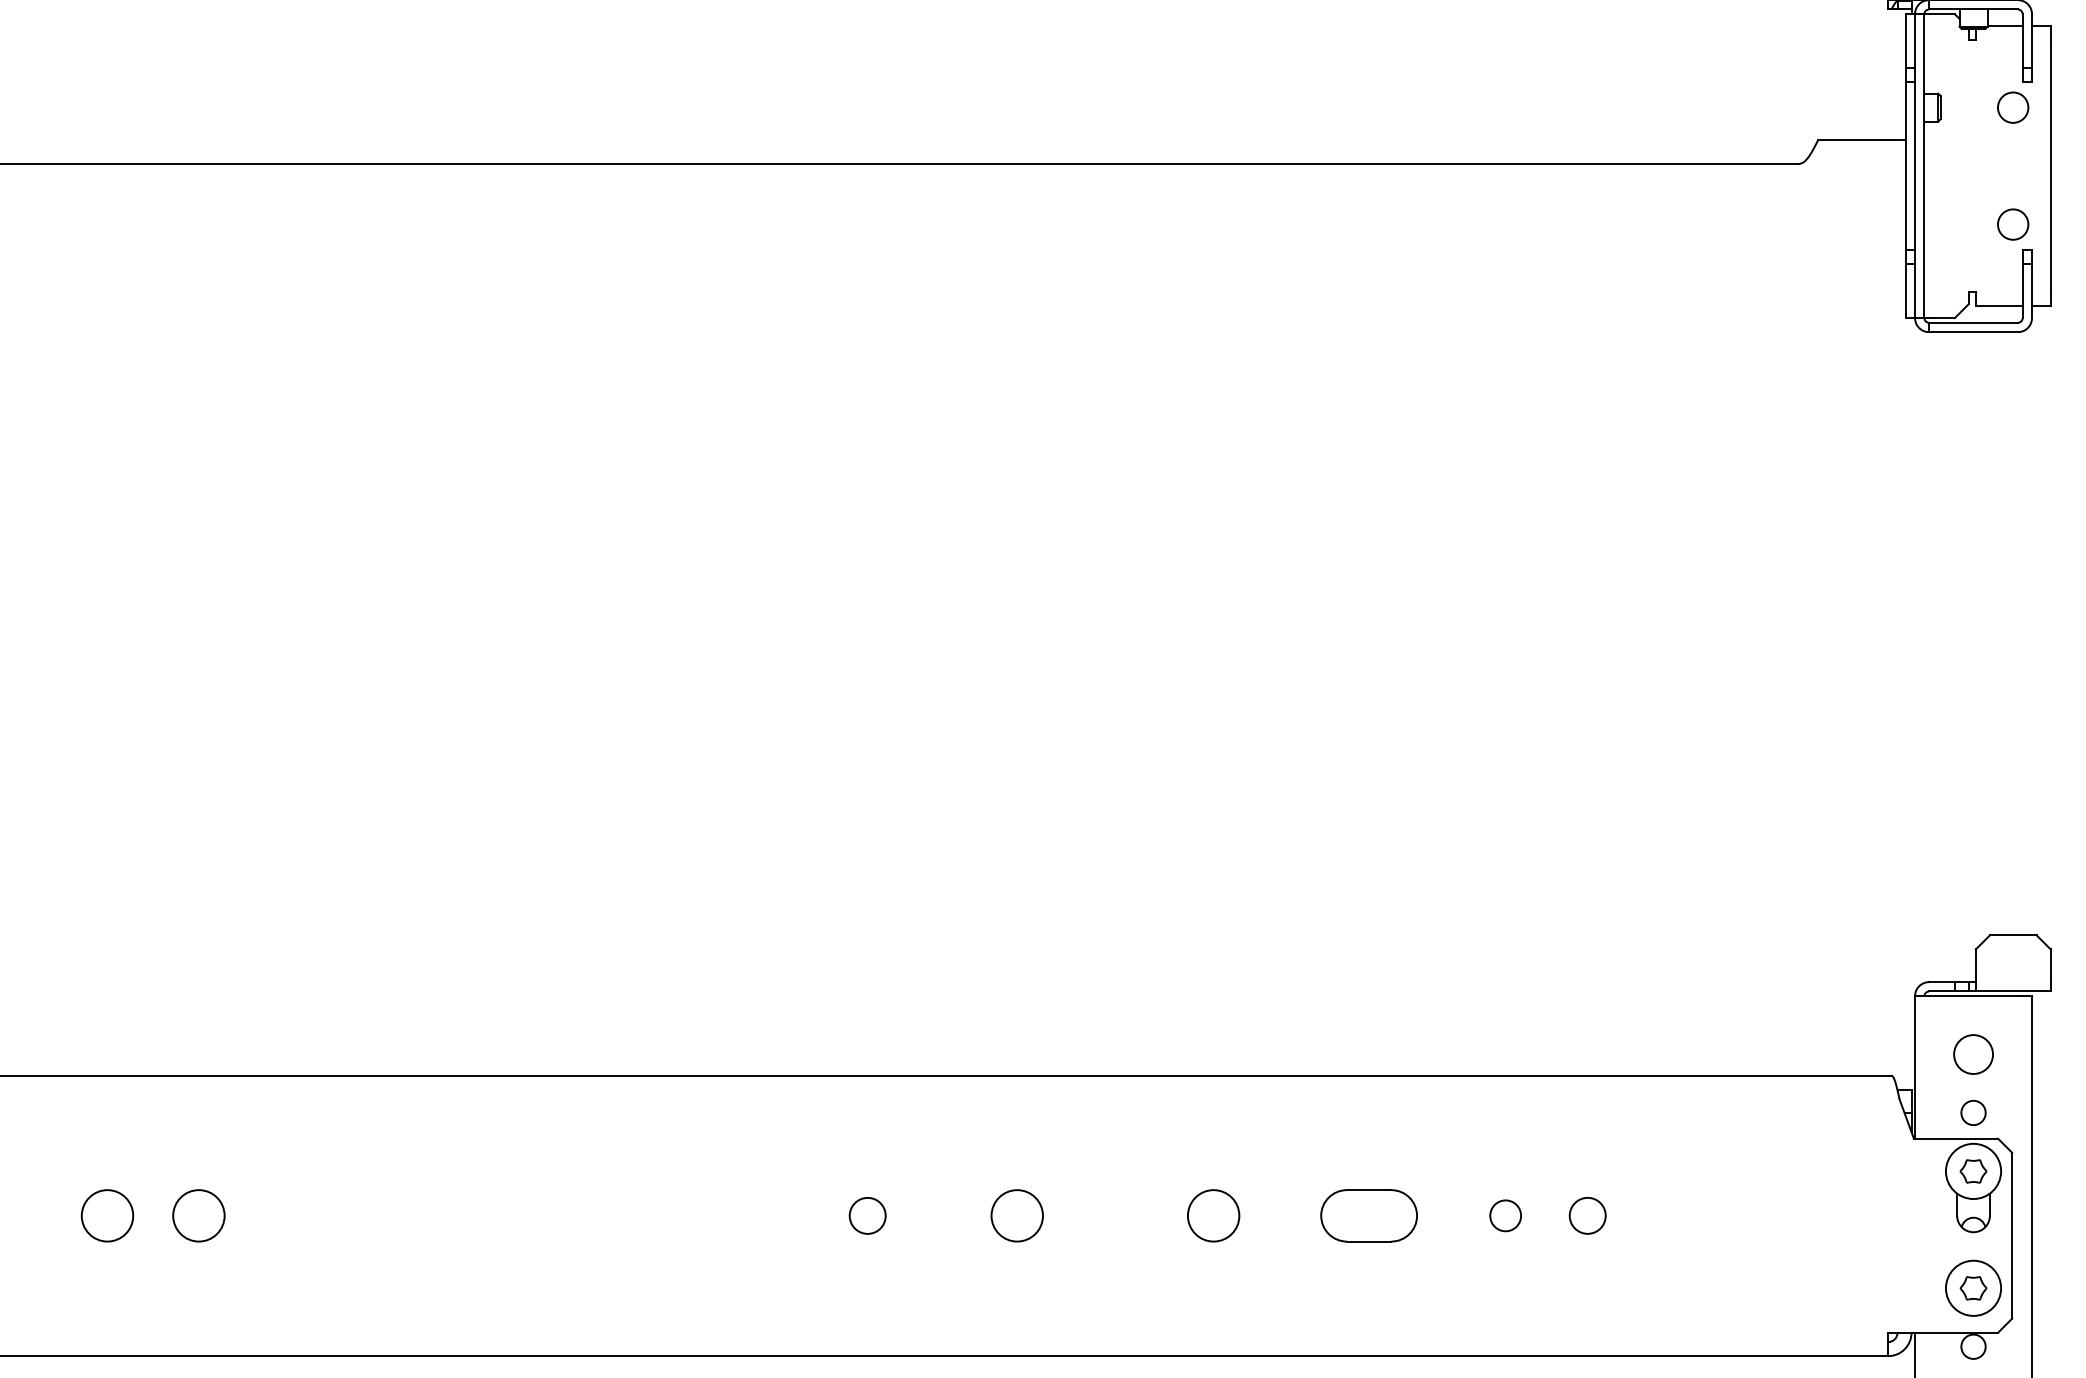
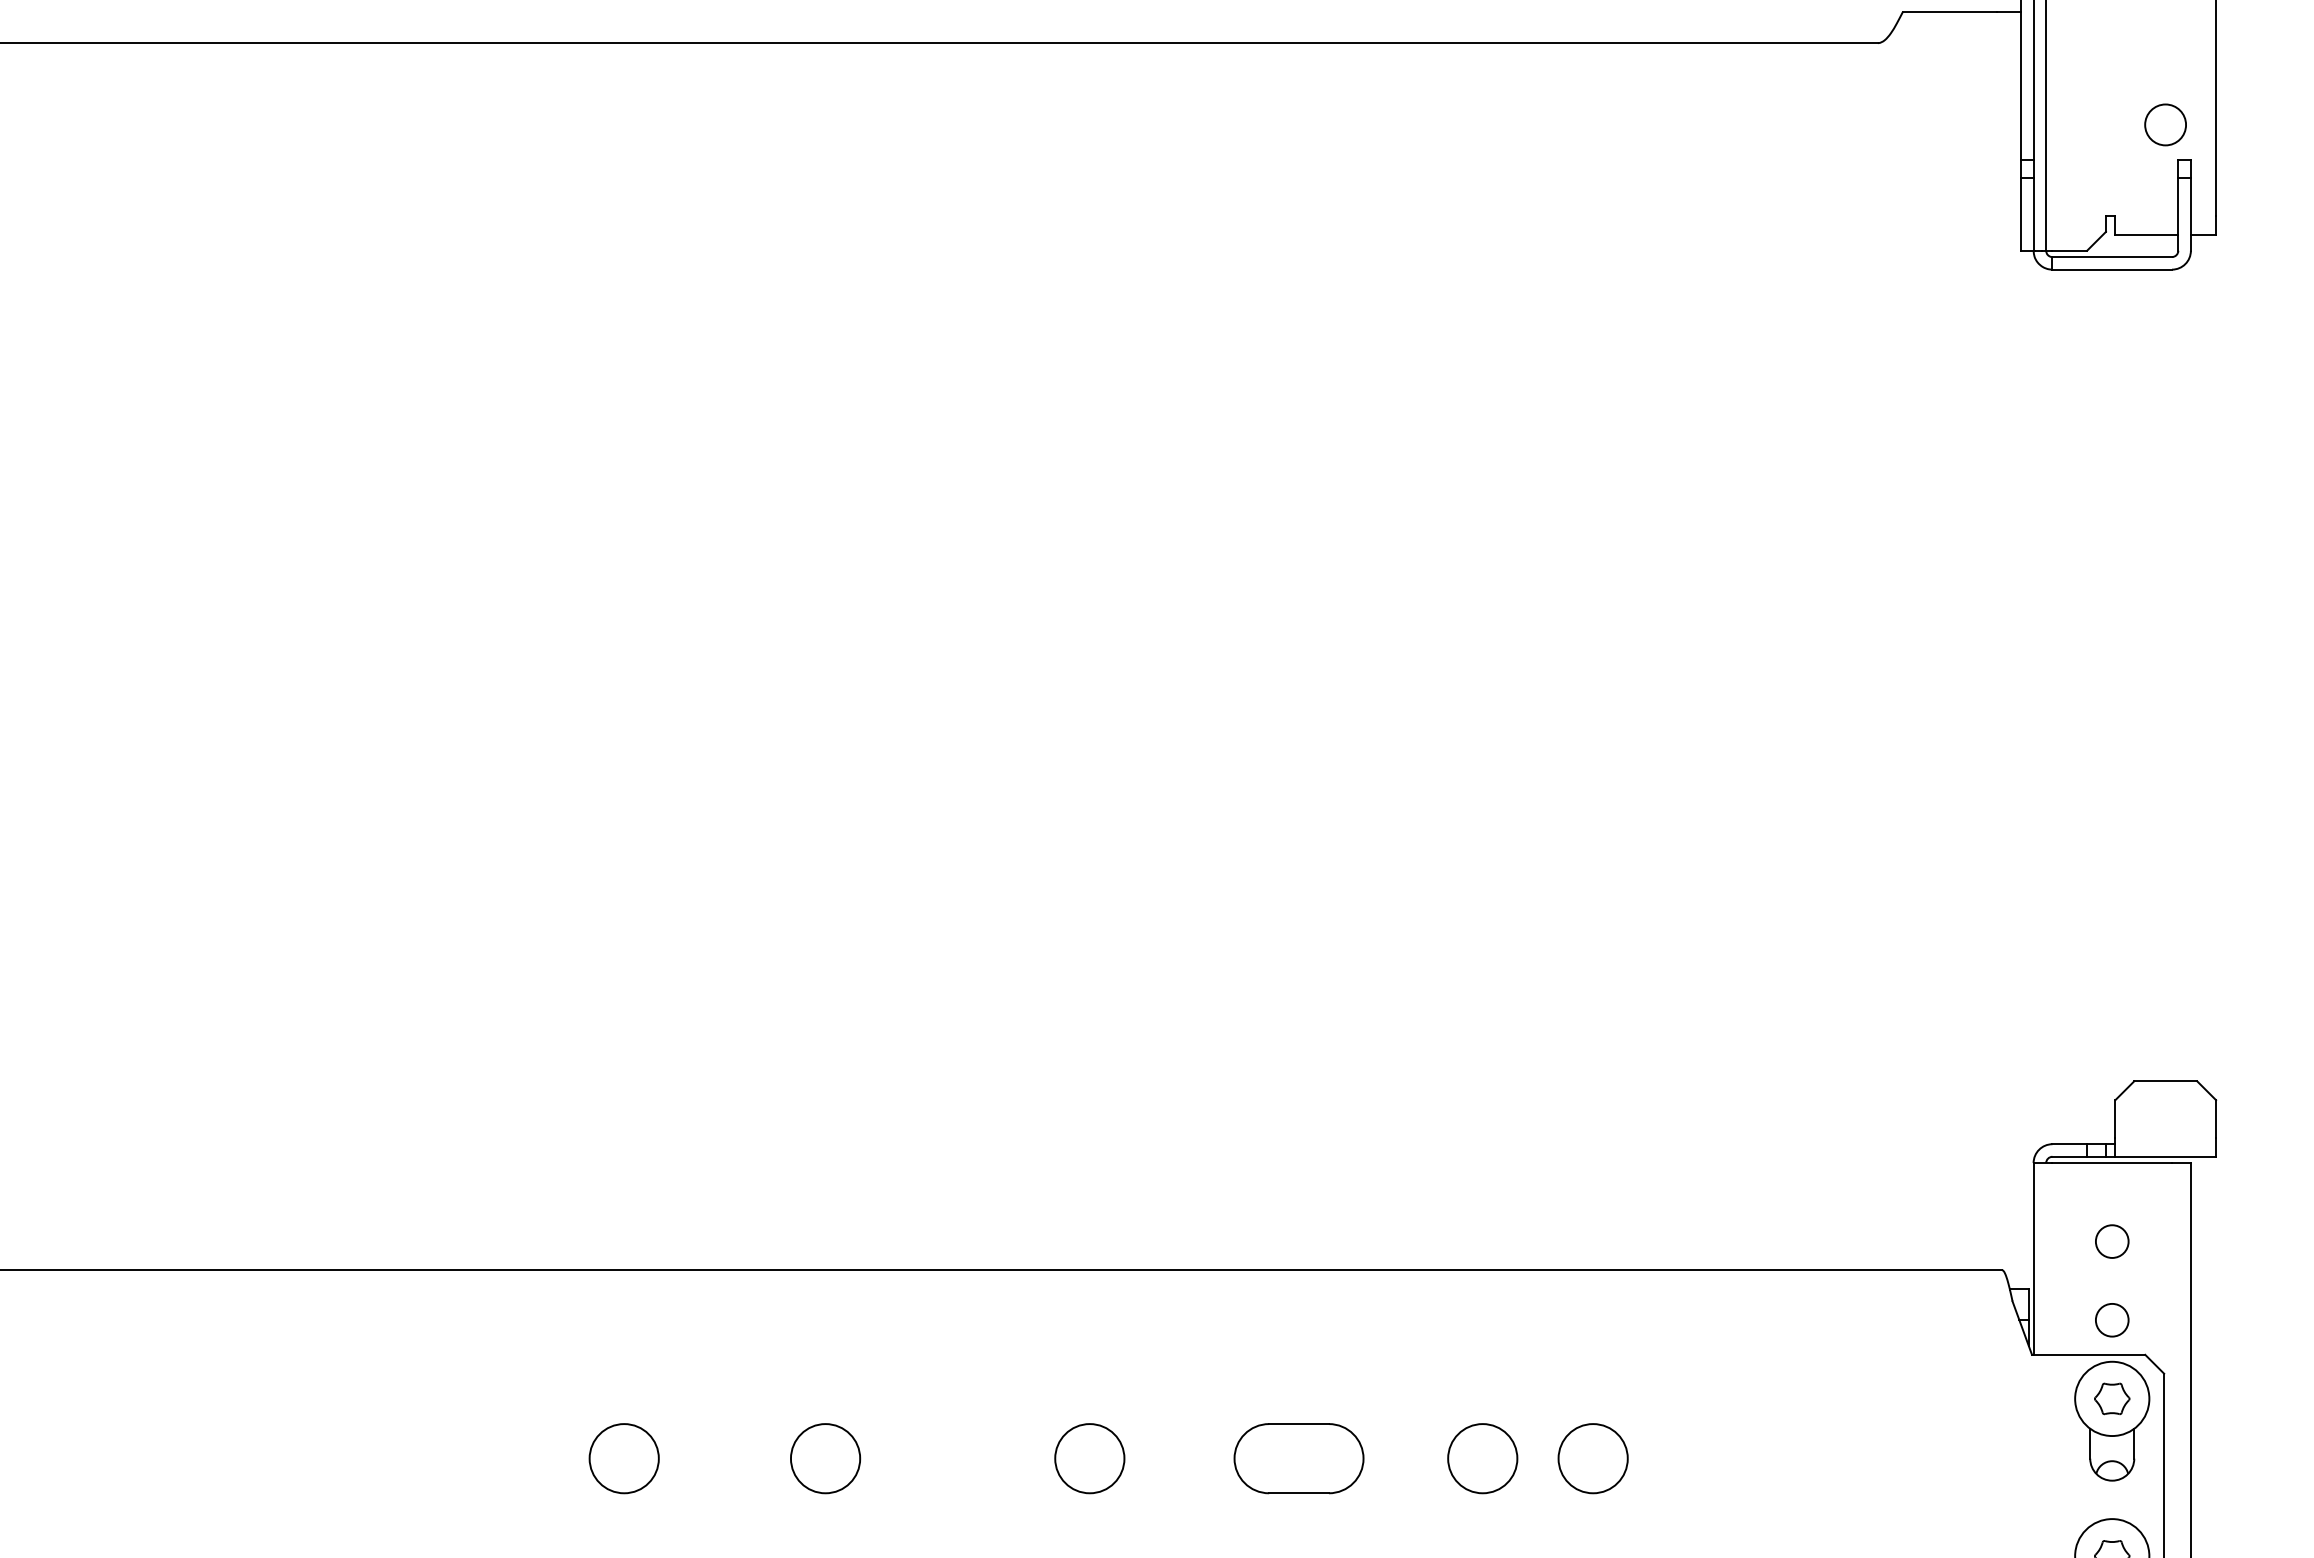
circle: (1973, 1054) -> (2112, 1241), size x0.62
circle: (867, 1215) -> (624, 1458), size x1.43
circle: (1505, 1215) -> (1482, 1458), size x1.67
circle: (1587, 1215) -> (1592, 1458), size x1.43

